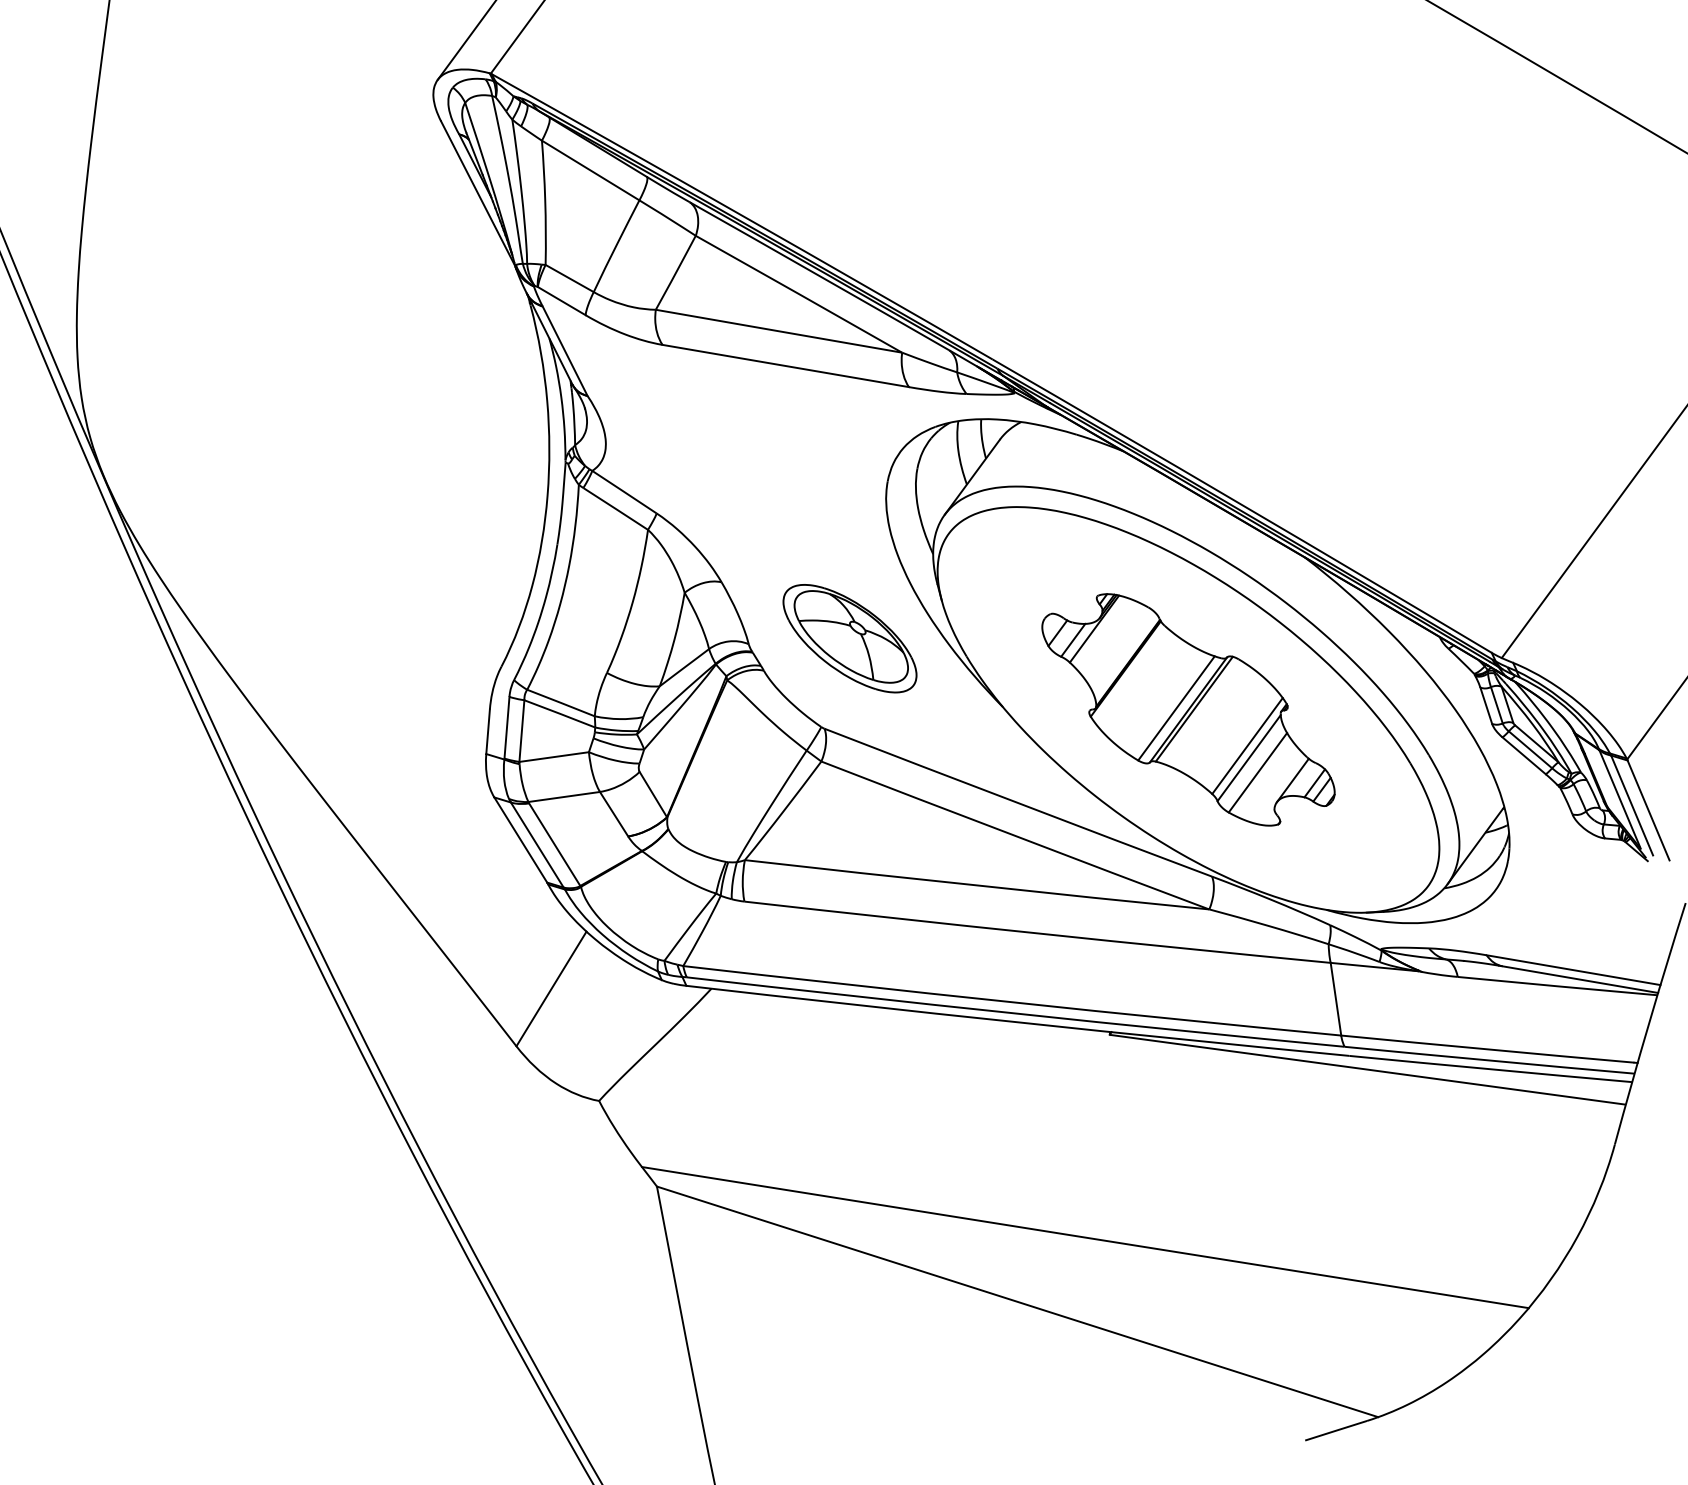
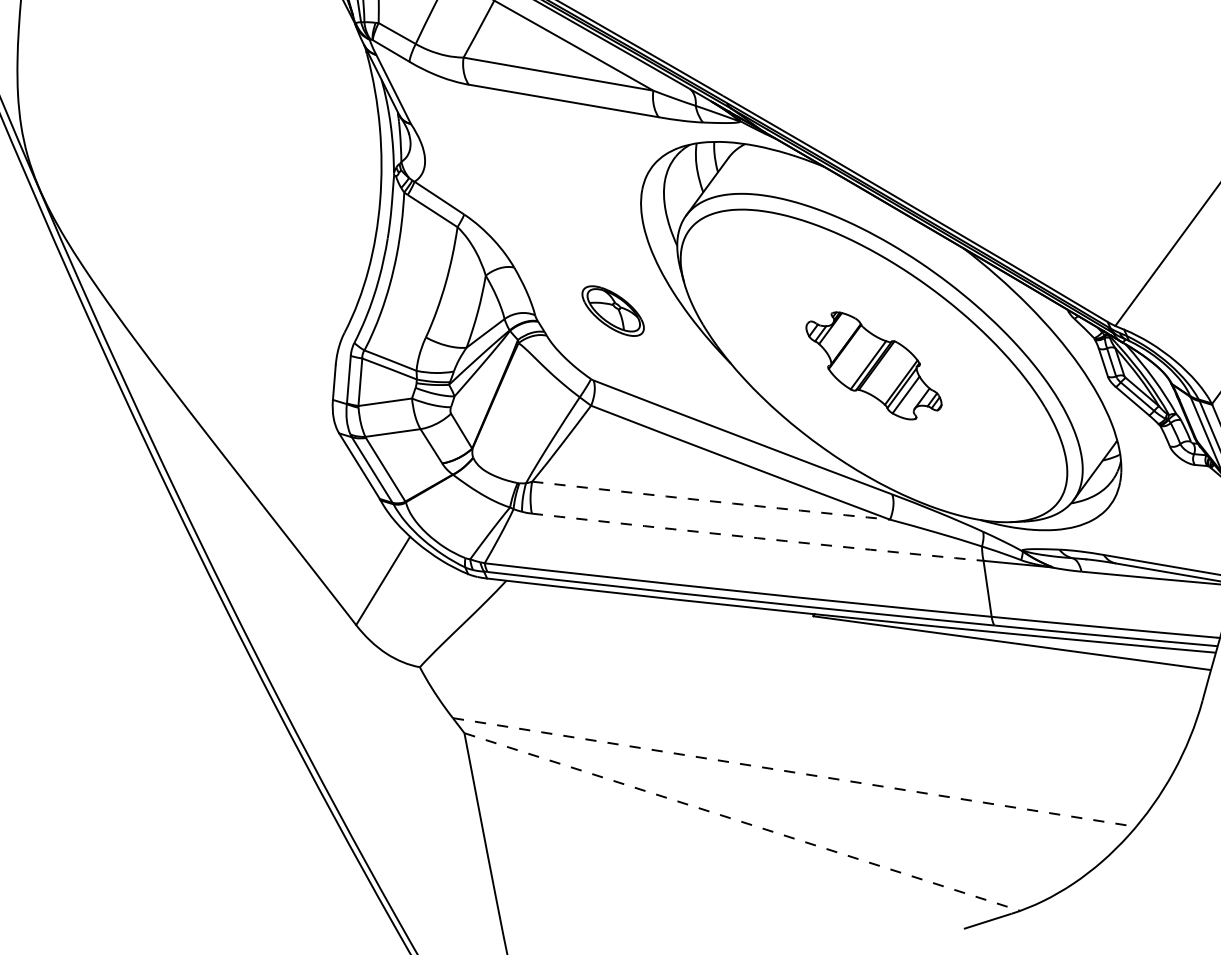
part: (849, 638) -> (612, 310), size x0.6
part: (1188, 709) -> (873, 365), size x0.6
arc: (977, 885) -> (711, 501), solid -> dashed
arc: (1037, 933) -> (757, 538), solid -> dashed
line: (1085, 1237) -> (794, 772), solid -> dashed
line: (1017, 1301) -> (742, 821), solid -> dashed

